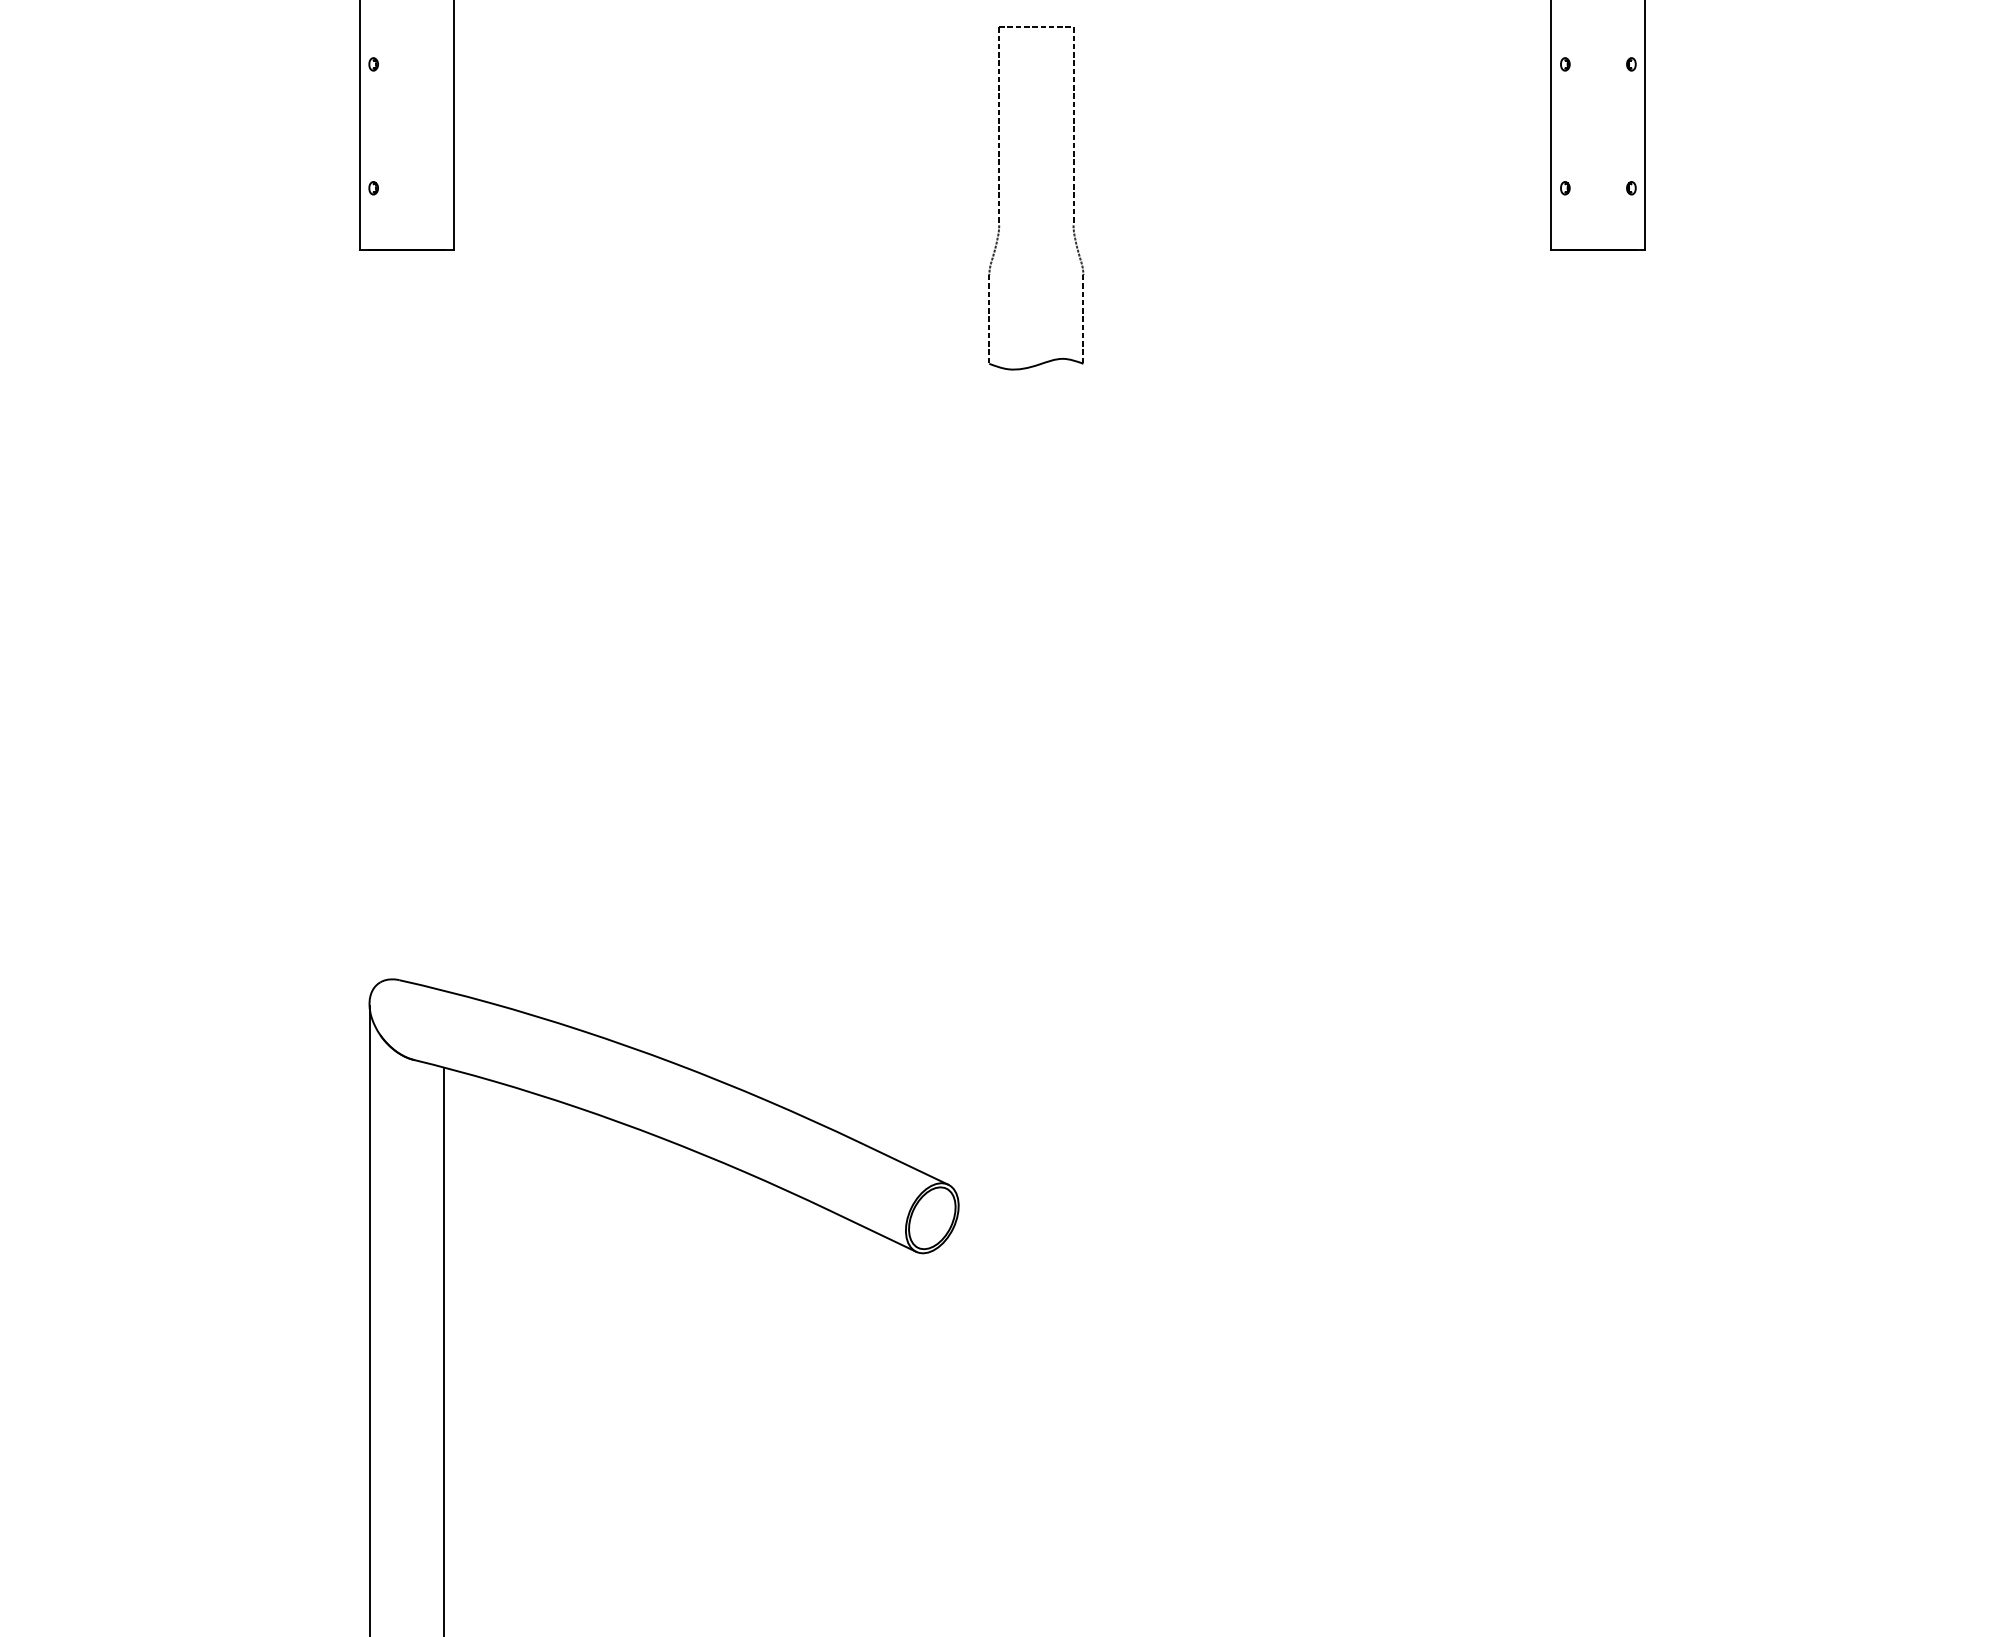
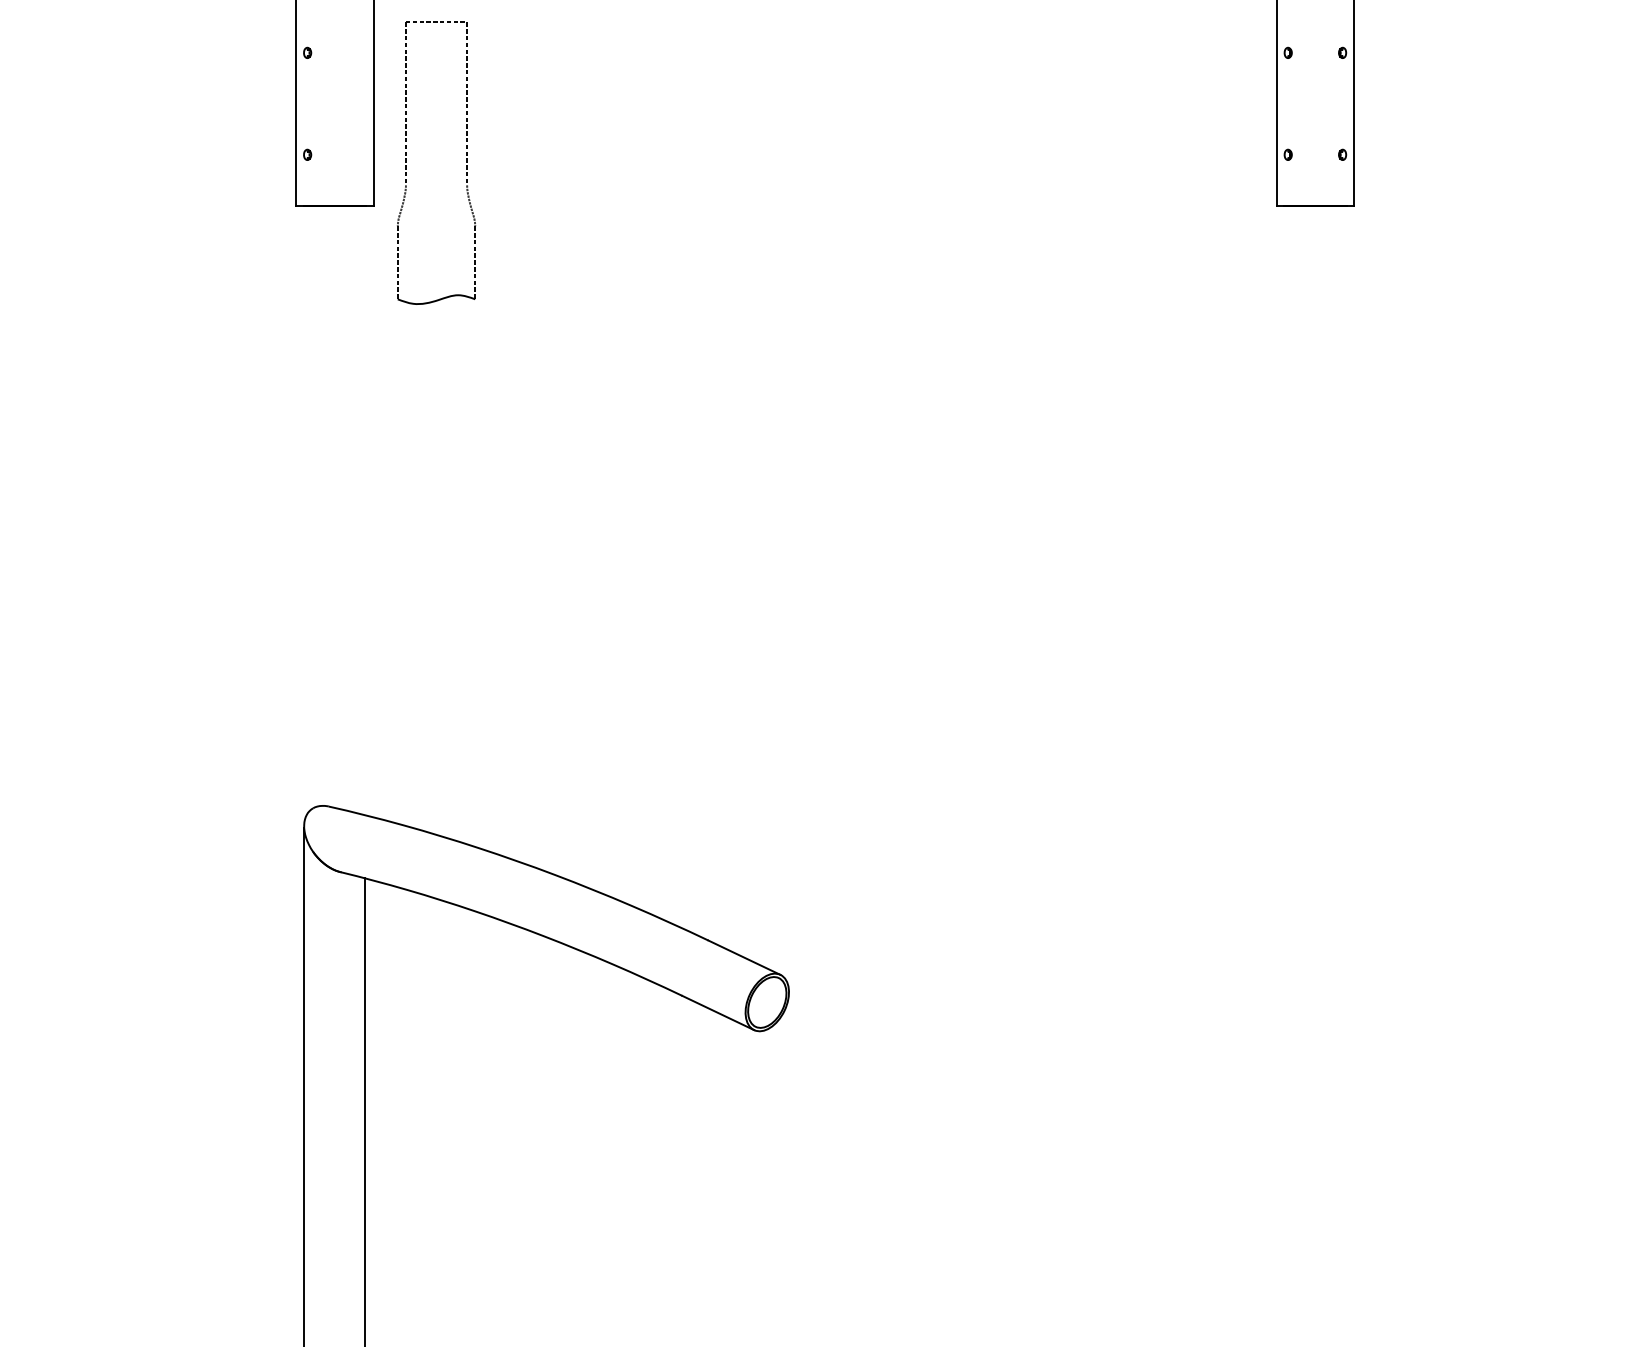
part: (999, 197) -> (406, 162), moved

